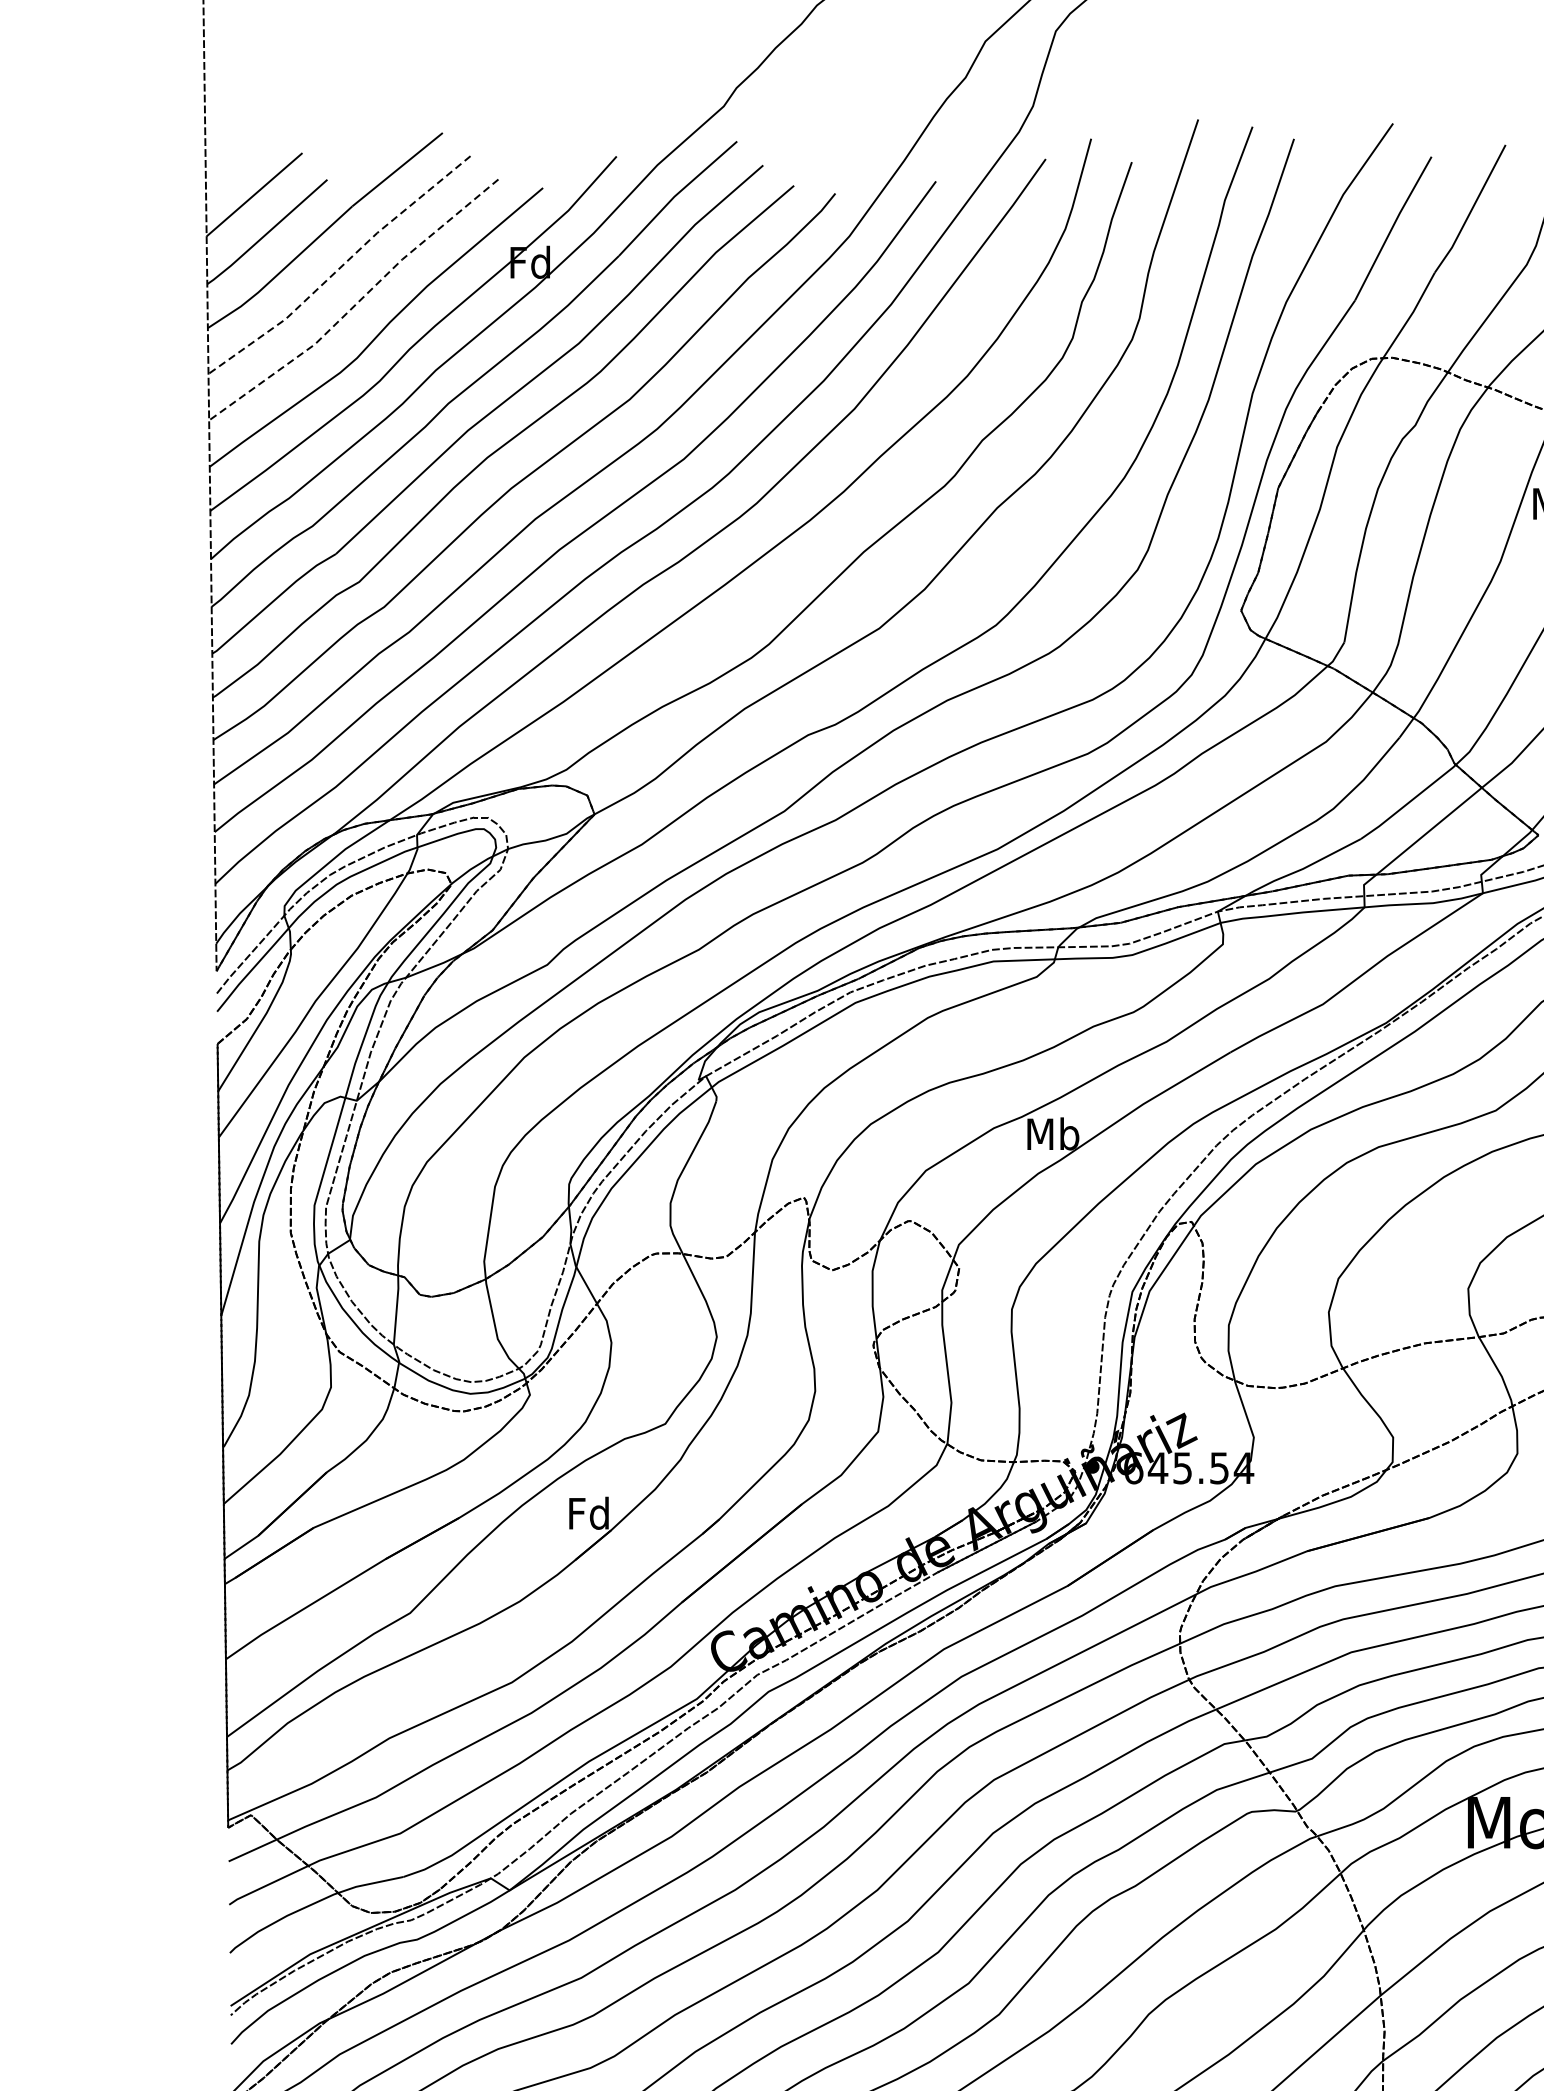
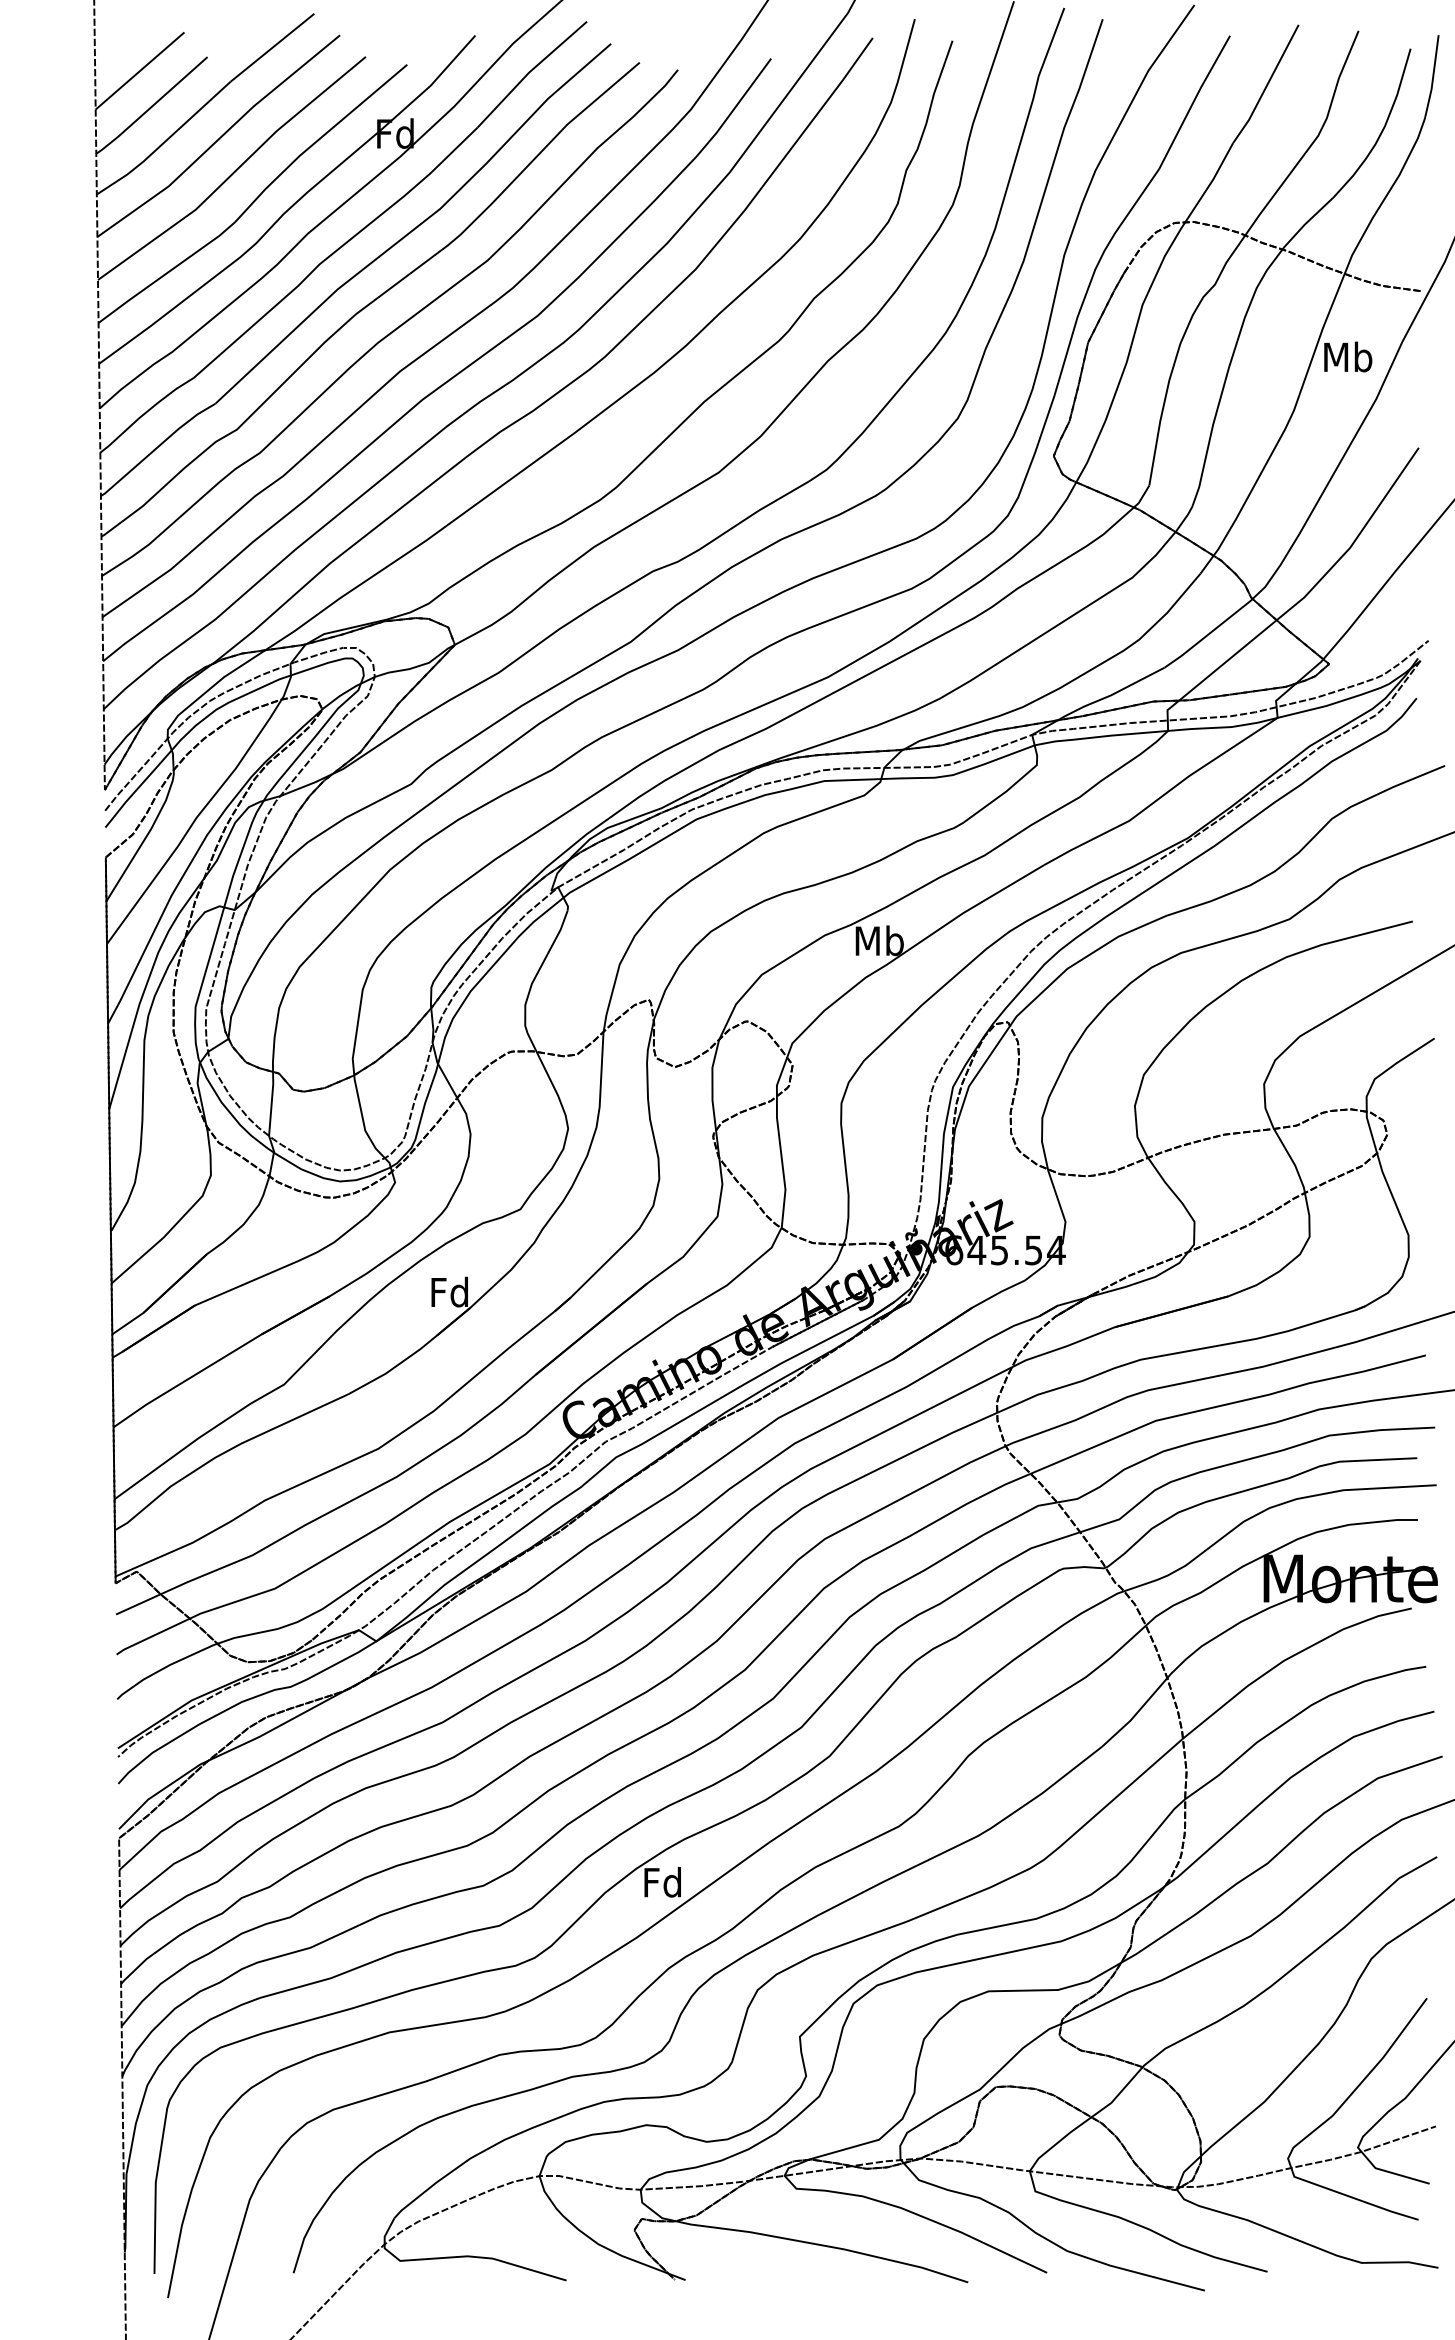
line: (340, 267) -> (219, 138), dashed -> solid
line: (356, 304) -> (234, 172), dashed -> solid

